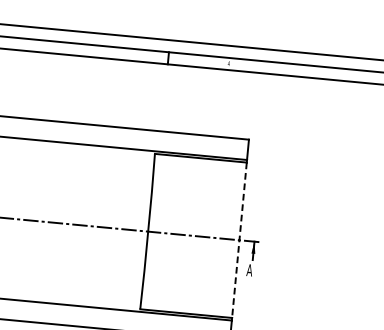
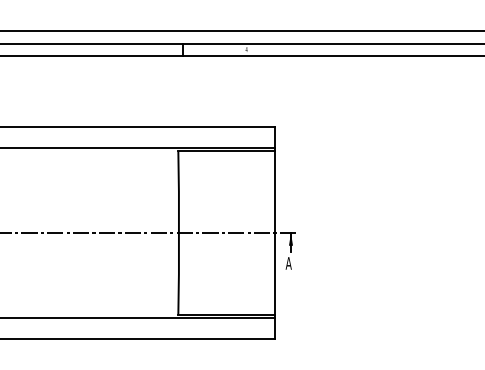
line: (239, 240) -> (275, 233), dashed -> solid

